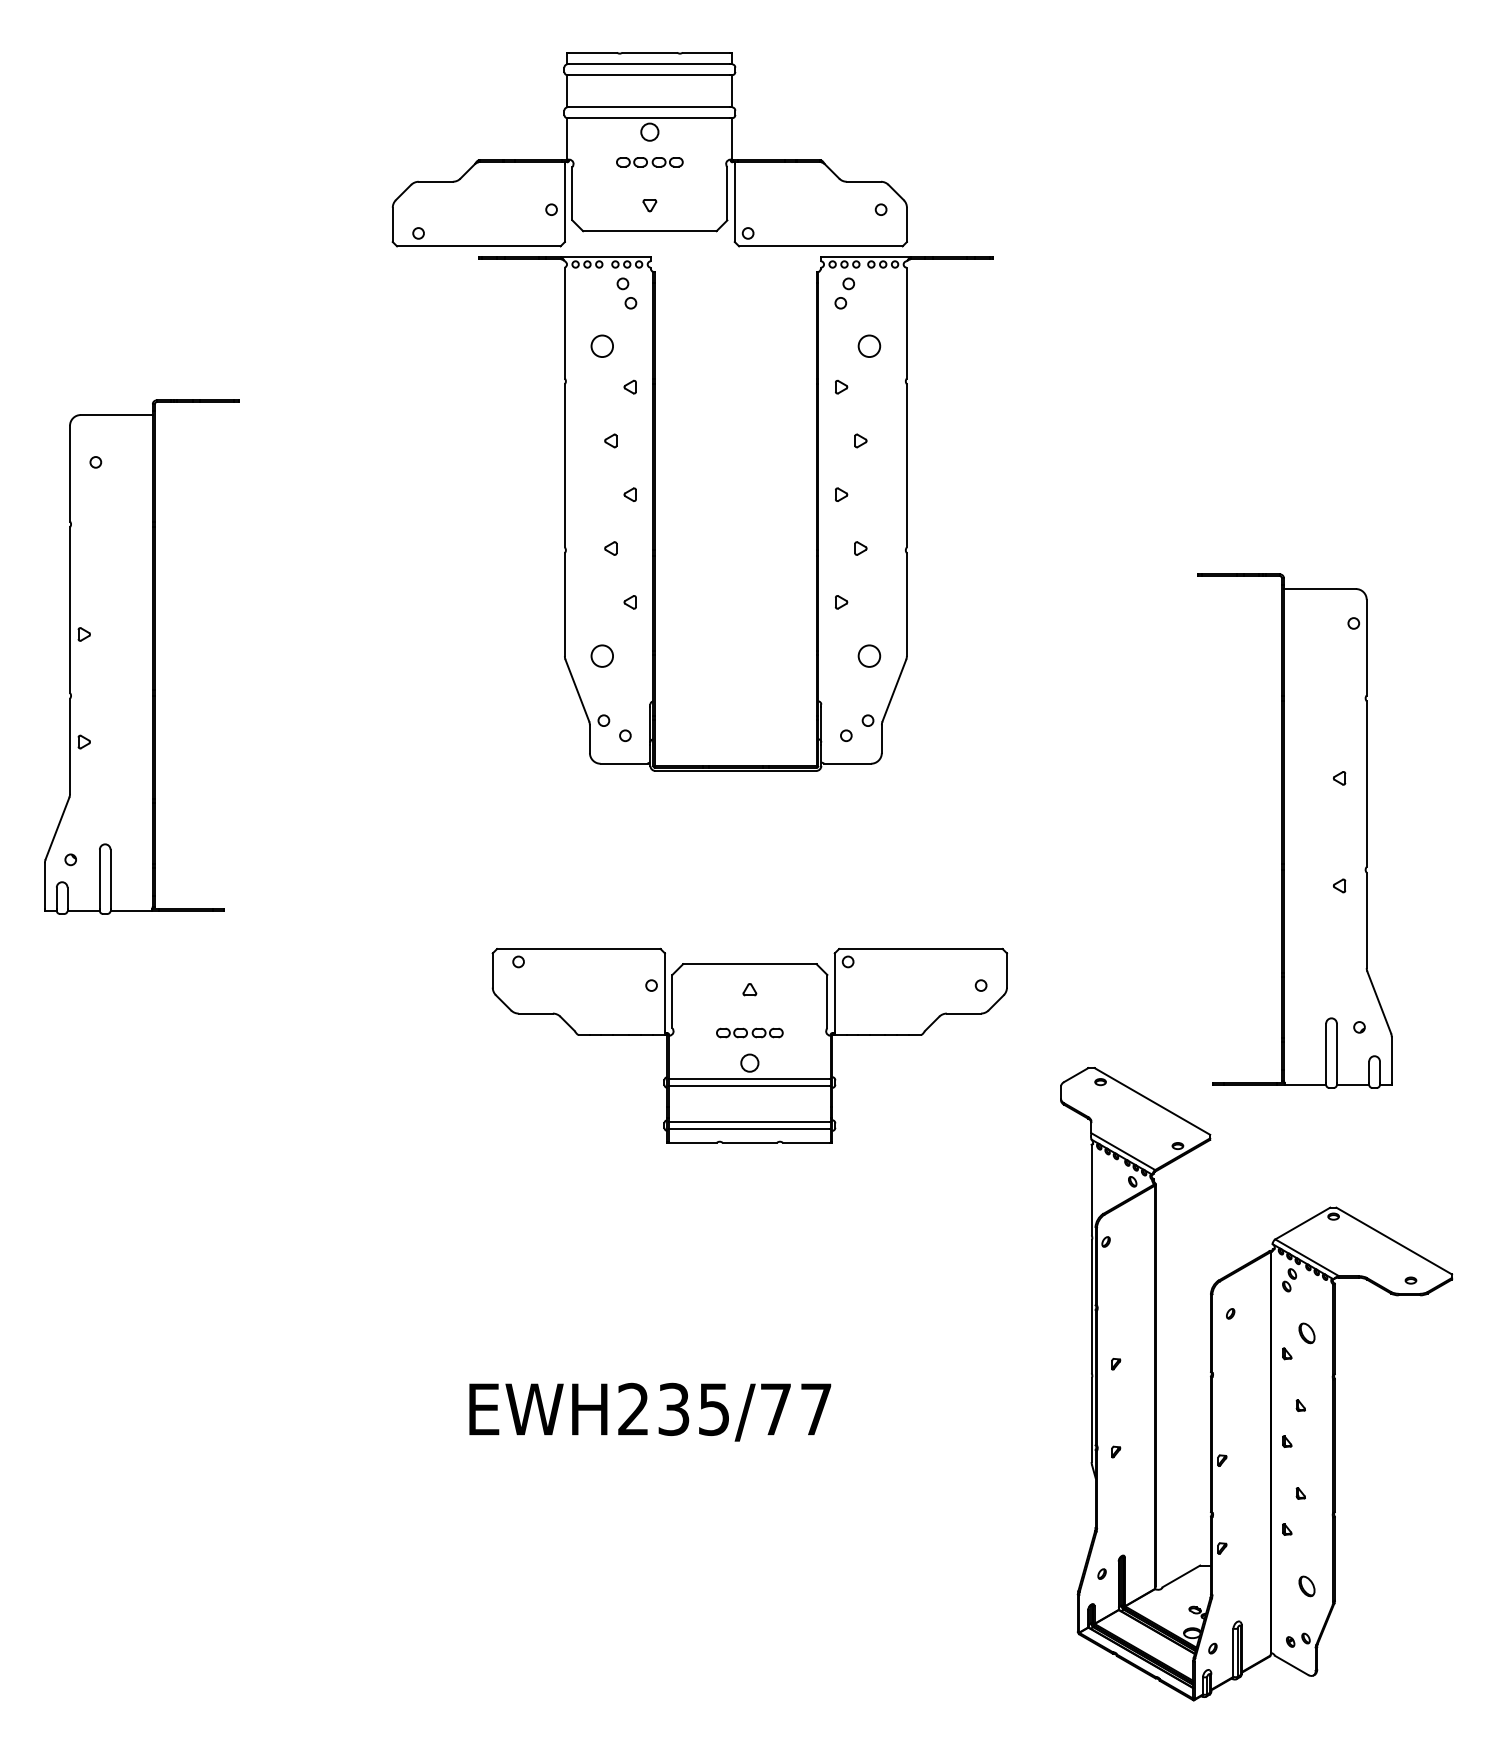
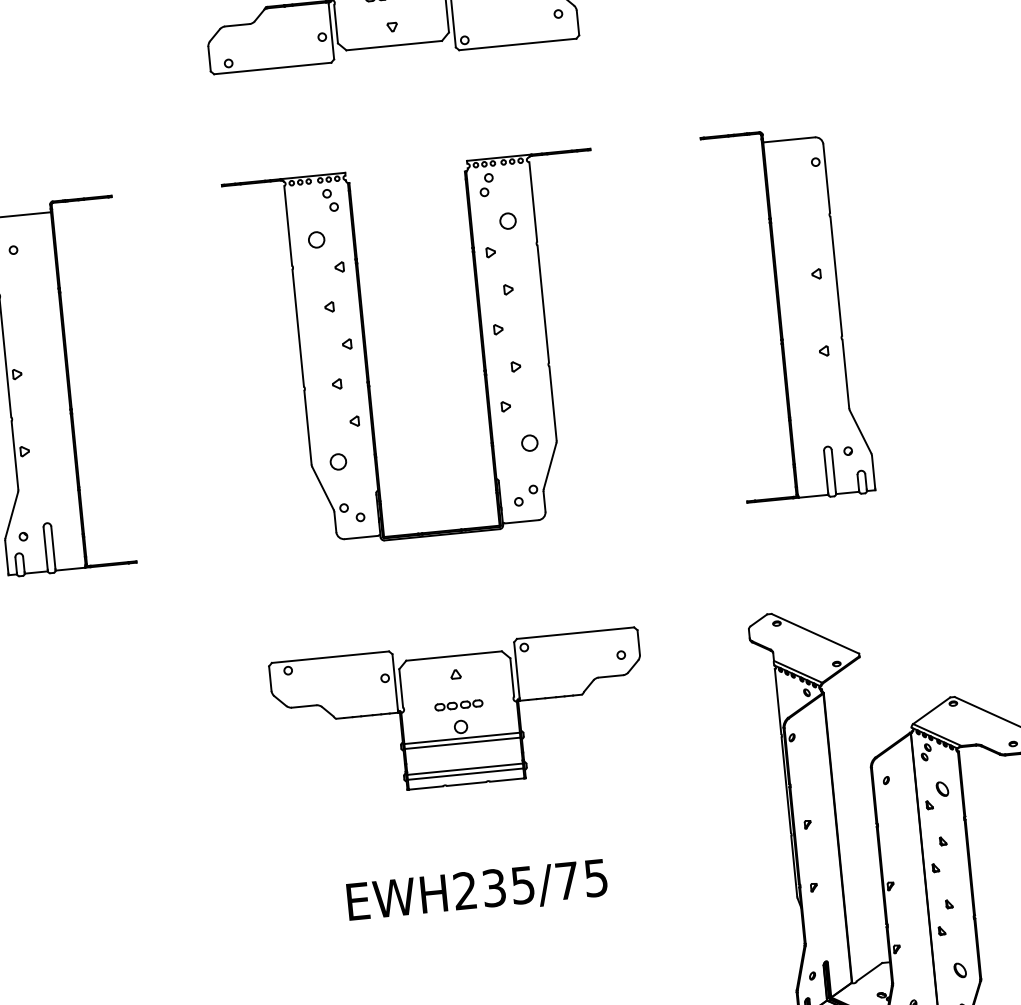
part: (655, 513) -> (366, 355), moved
part: (1294, 830) -> (787, 314), moved
part: (749, 1045) -> (459, 714), moved
text: (816, 1409) -> (596, 878), EWH235/77 -> EWH235/75

